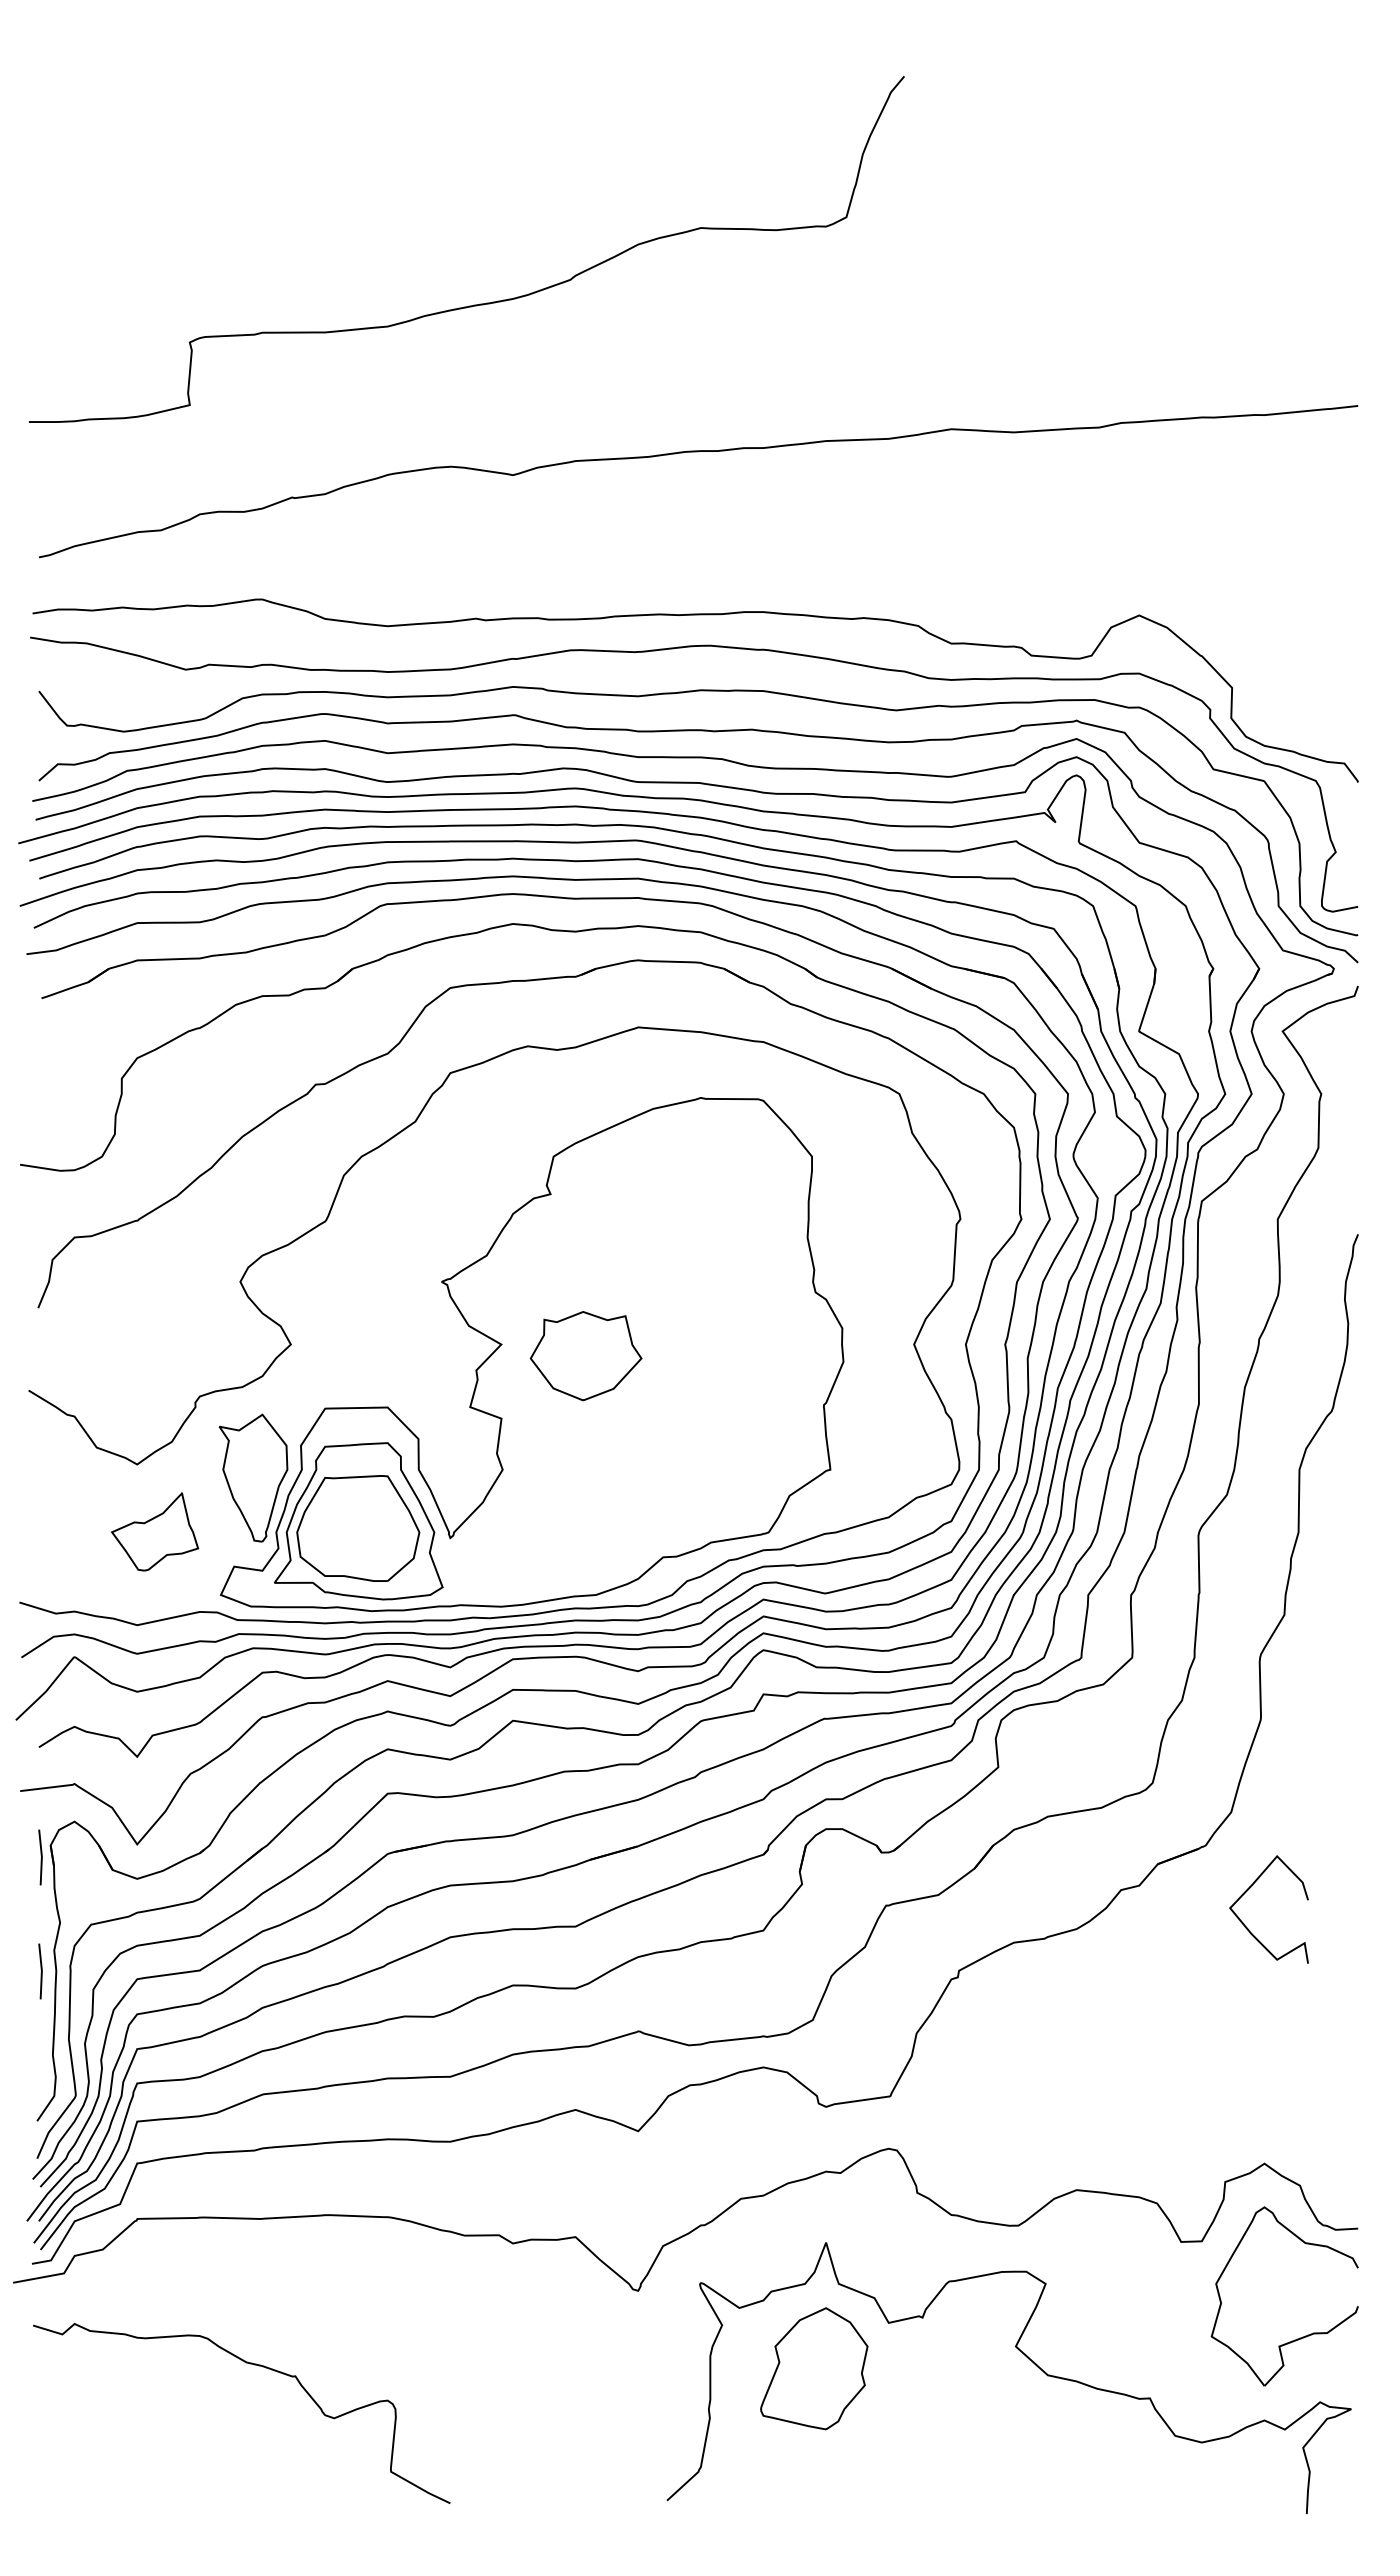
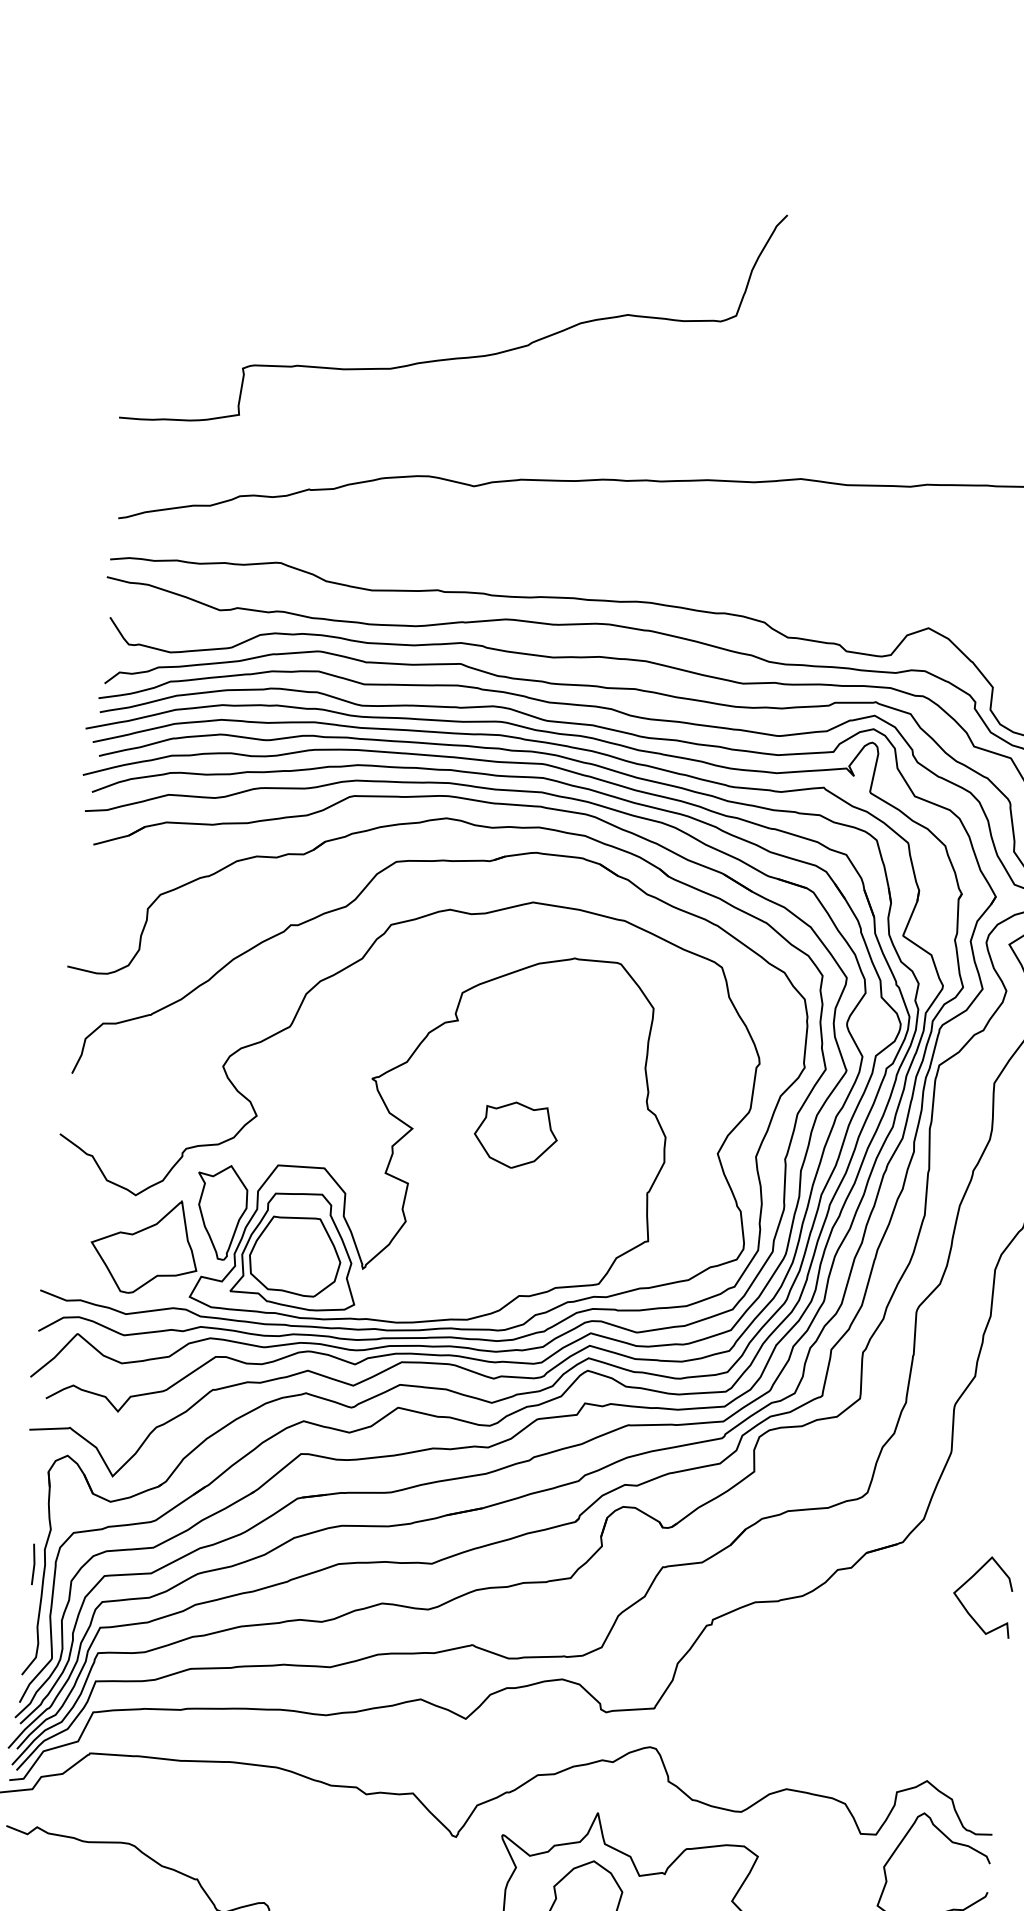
part: (585, 1356) -> (515, 1135), moved
part: (154, 1531) -> (144, 1245), size x1.67
line: (41, 1857) -> (41, 1480), removed
curve: (1249, 1889) -> (969, 1580), moved

